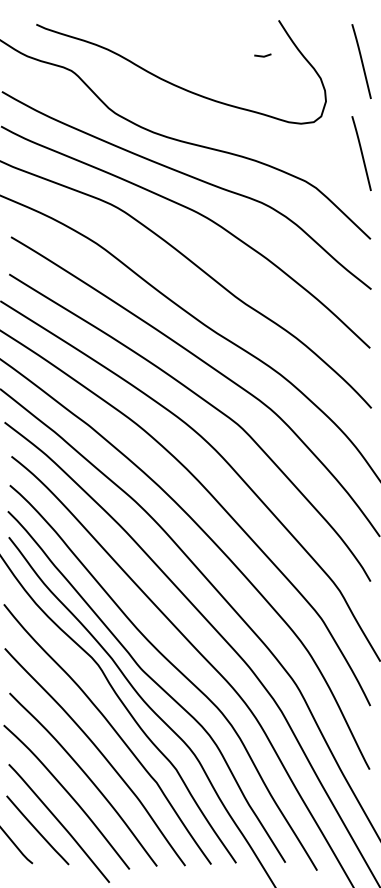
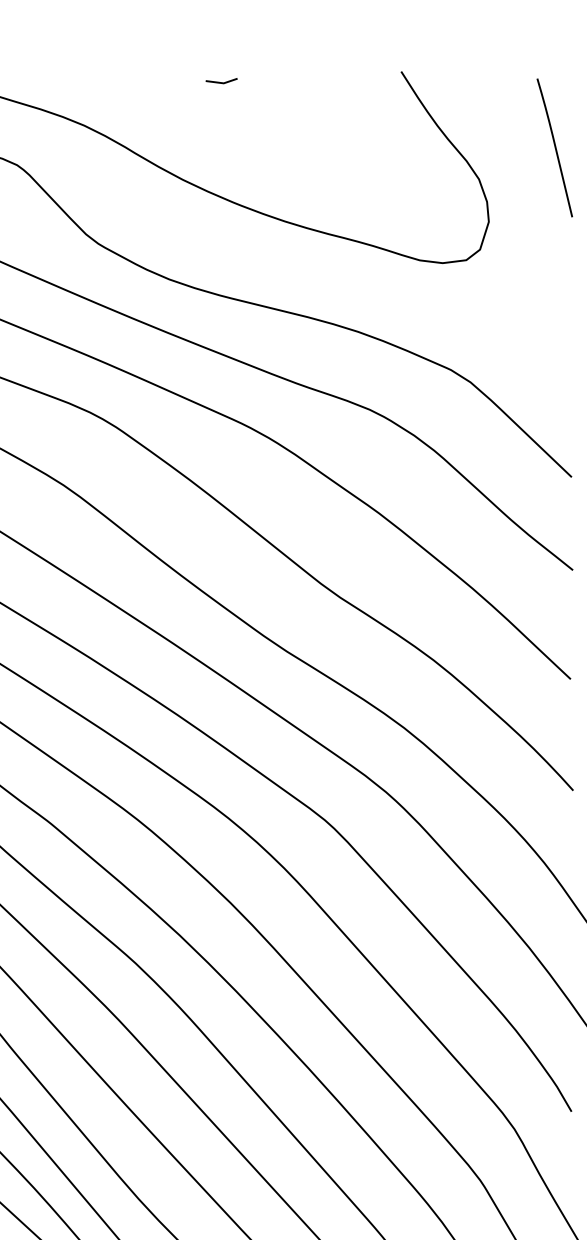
line: (262, 55) -> (221, 81), moved
line: (361, 153) -> (554, 318), removed

